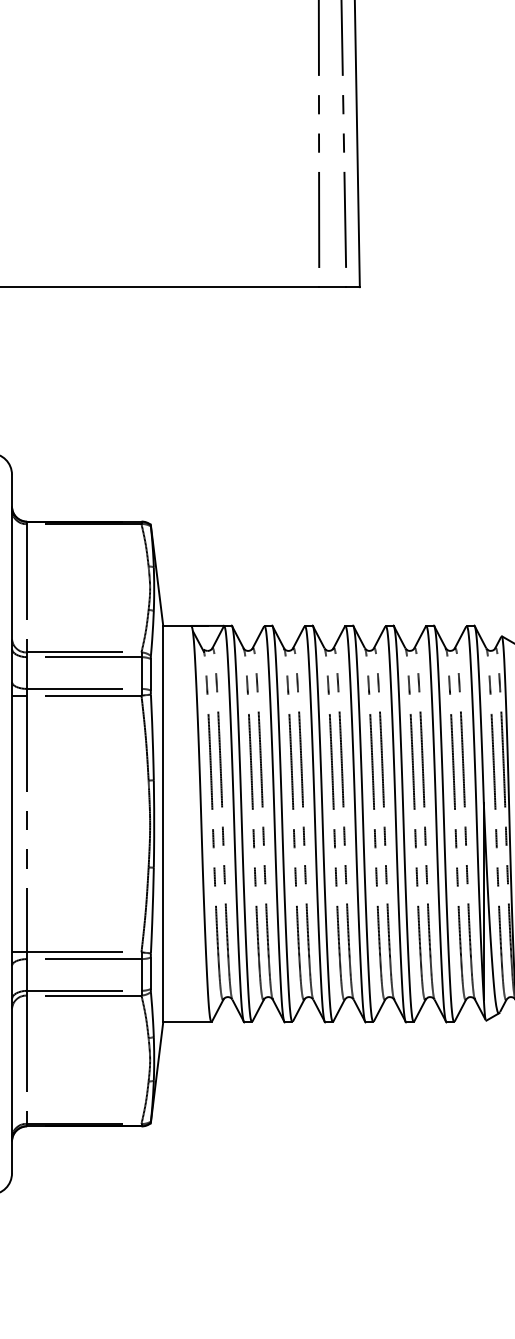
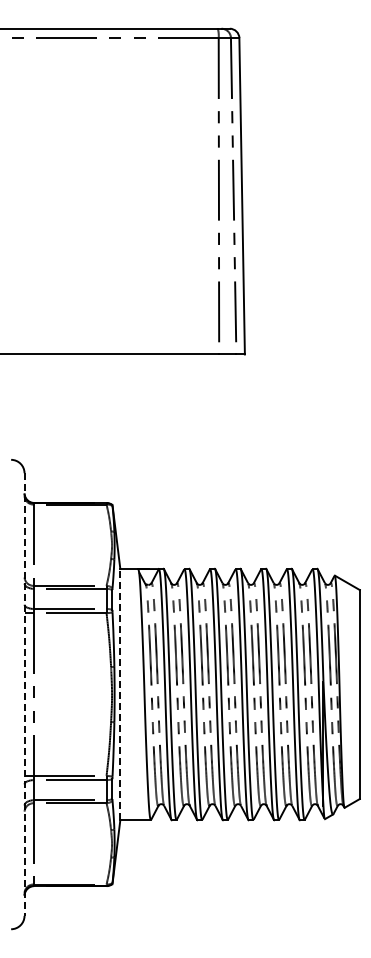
line: (163, 823) -> (120, 694), solid -> dashed
line: (11, 825) -> (24, 695), solid -> dashed

